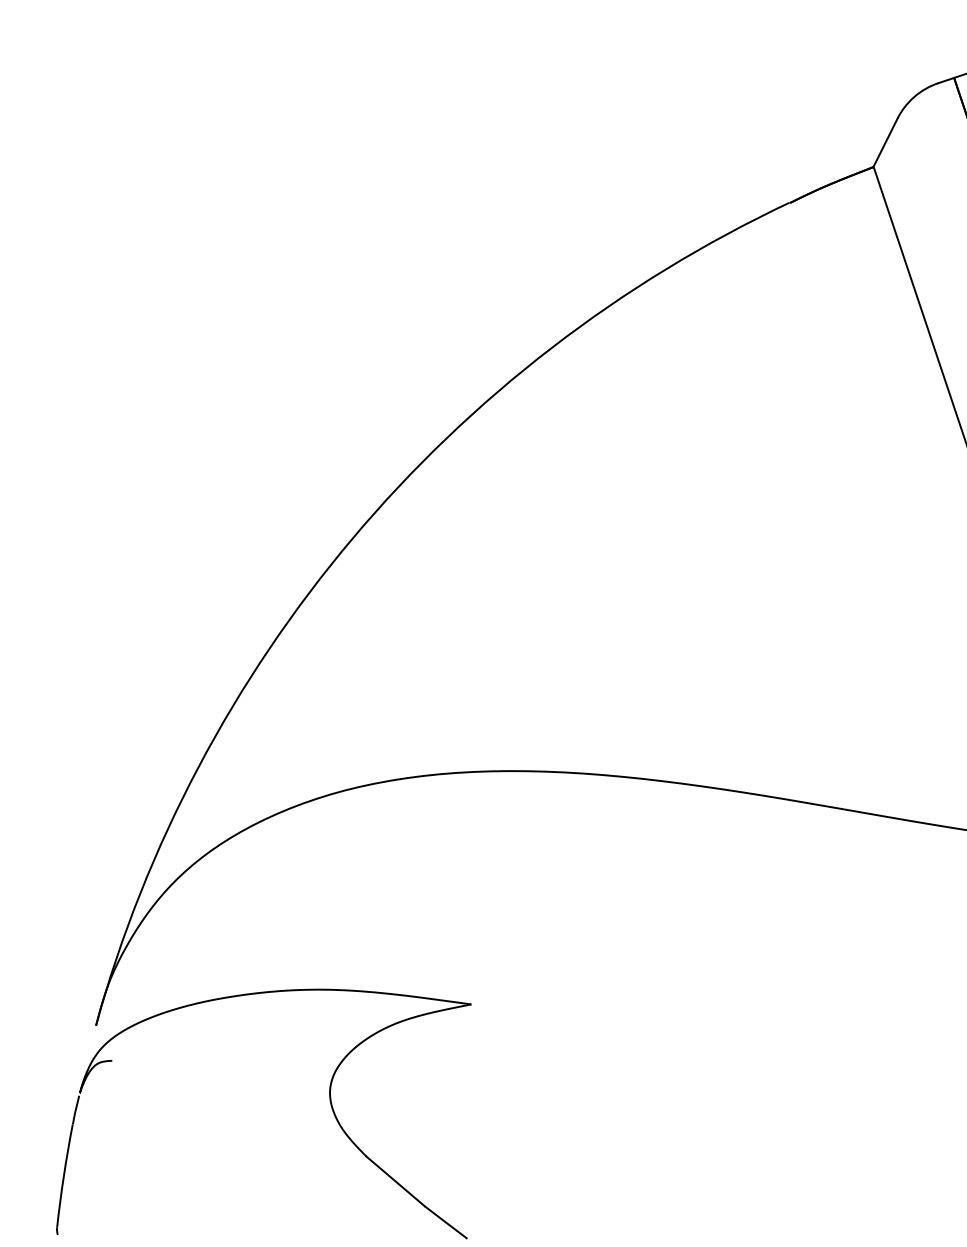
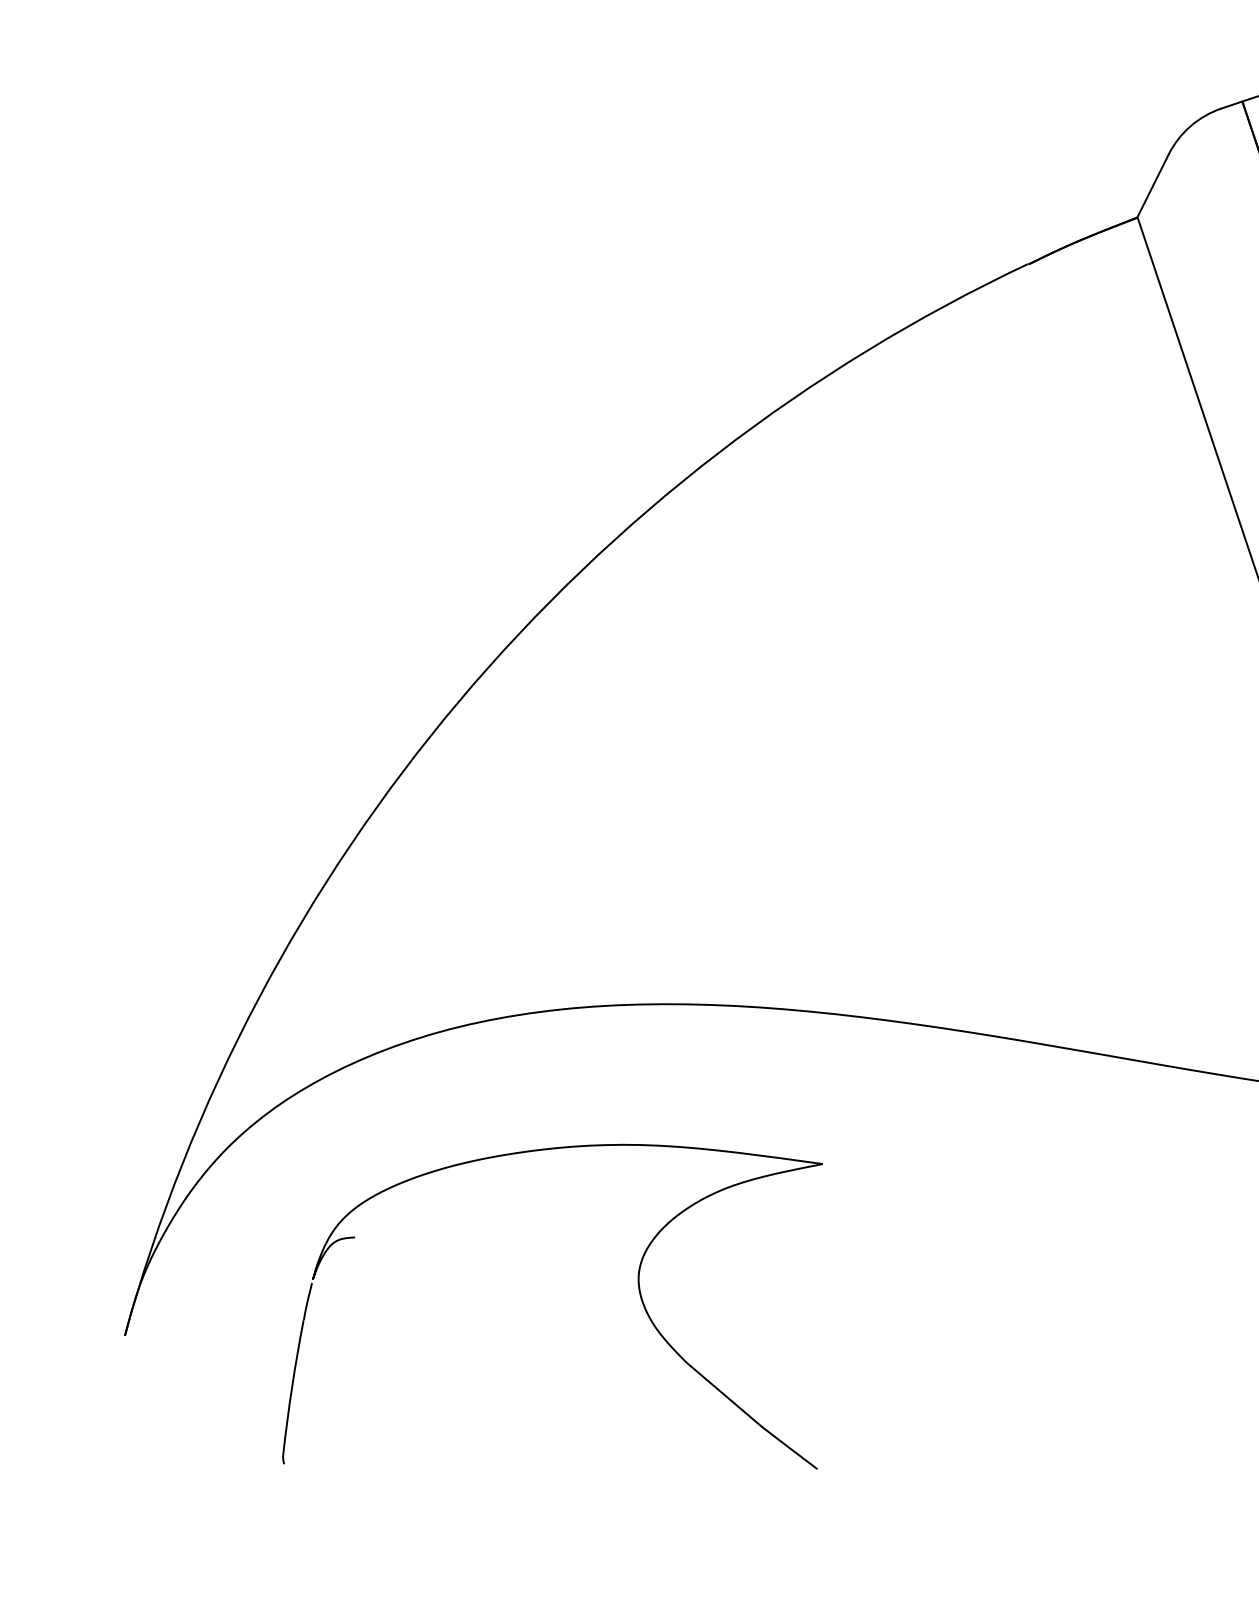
part: (329, 1102) -> (638, 1291), moved

